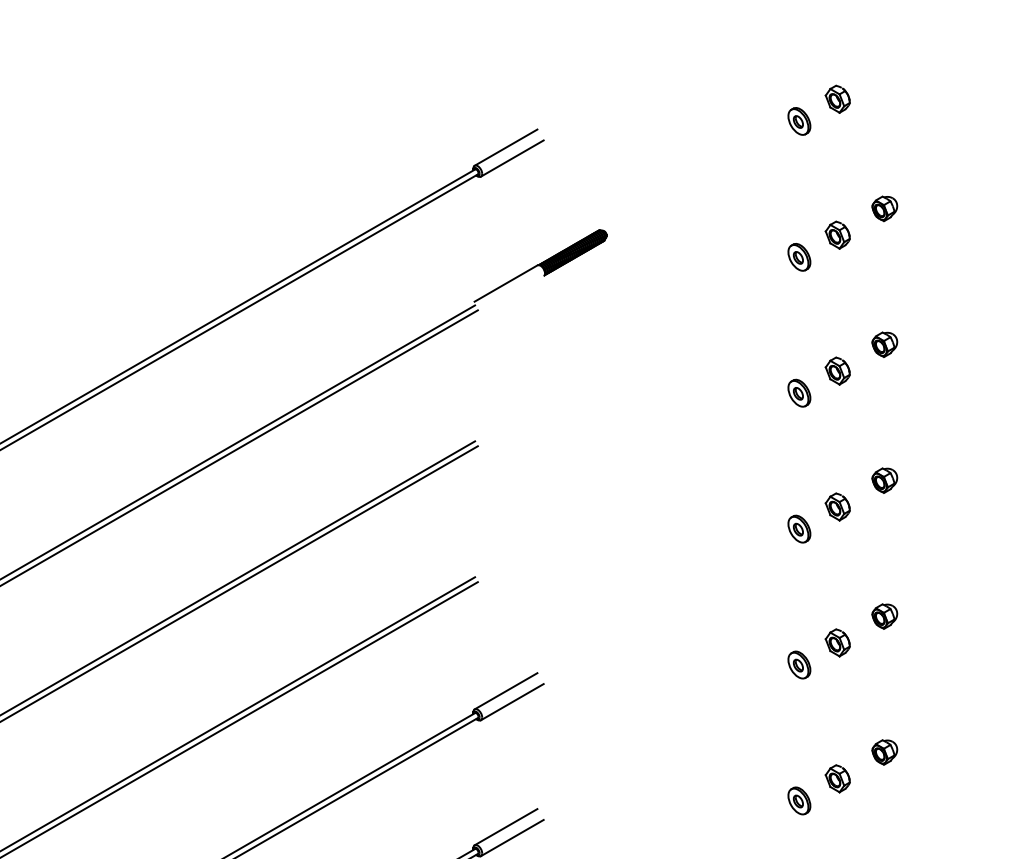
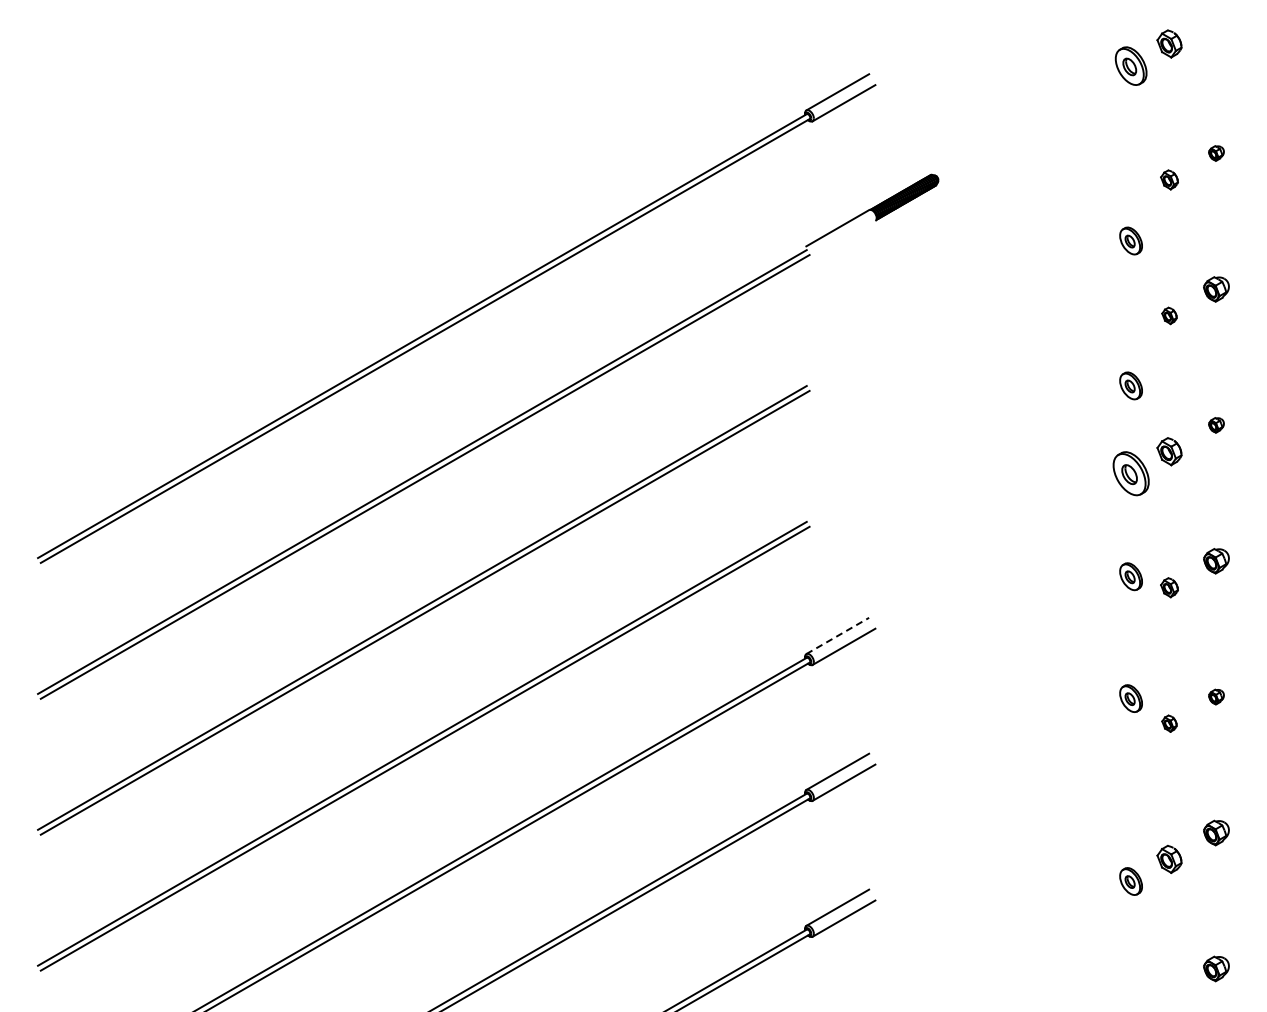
part: (798, 120) -> (1130, 65), size x1.4
part: (884, 208) -> (1216, 153), size x0.6
part: (837, 234) -> (1169, 179), size x0.7
part: (798, 256) -> (1130, 240), moved
part: (837, 370) -> (1169, 315), size x0.6
part: (798, 392) -> (1130, 385), moved
part: (884, 480) -> (1216, 425), size x0.6
part: (798, 528) -> (1130, 473), size x1.6
part: (837, 642) -> (1169, 587), size x0.7
part: (798, 664) -> (1130, 576), moved
line: (506, 690) -> (838, 635), solid -> dashed
part: (884, 751) -> (1216, 696), size x0.6
part: (837, 778) -> (1169, 723), size x0.6
part: (798, 800) -> (1130, 698), moved

